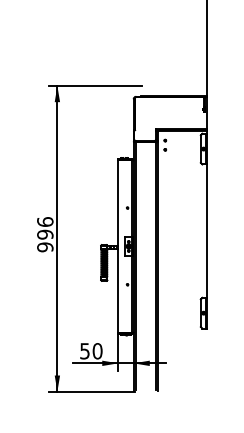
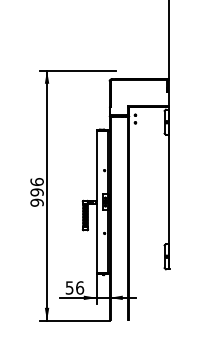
text: (97, 351) -> (79, 288), 50 -> 56

